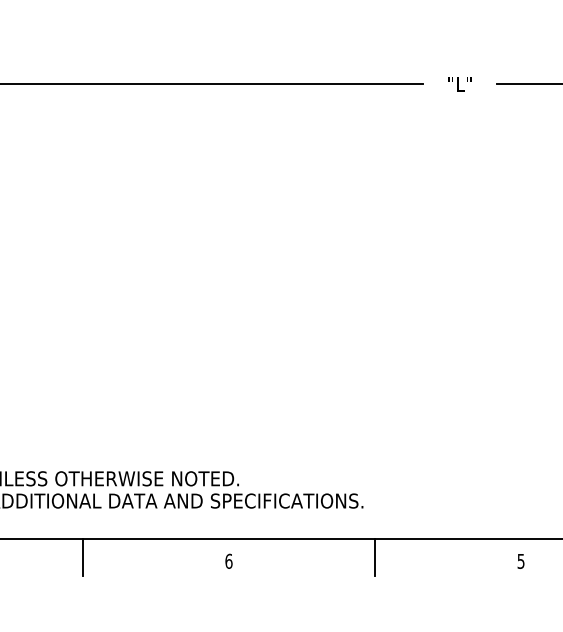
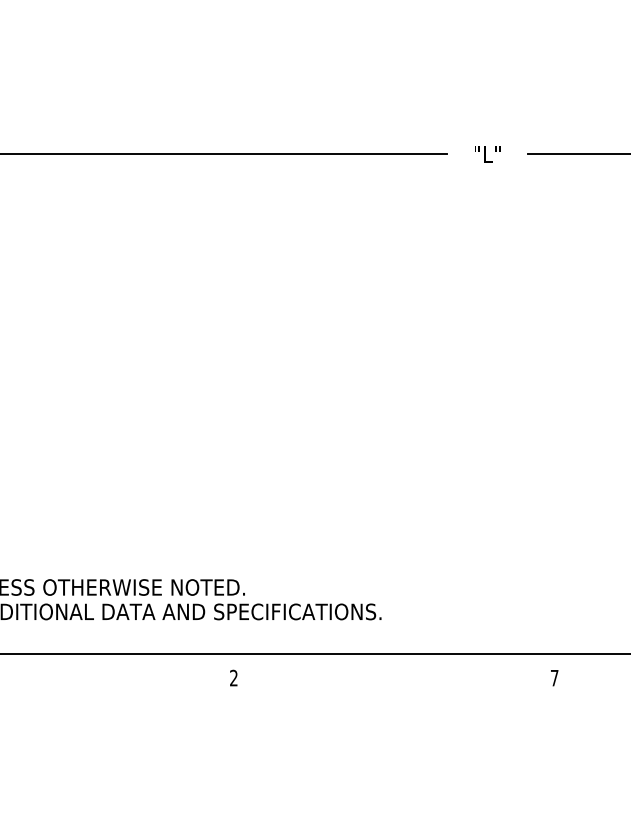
line: (82, 557) -> (73, 673), removed
line: (375, 557) -> (394, 673), removed
text: (228, 560) -> (233, 677), 6 -> 2
text: (520, 561) -> (554, 678), 5 -> 7

